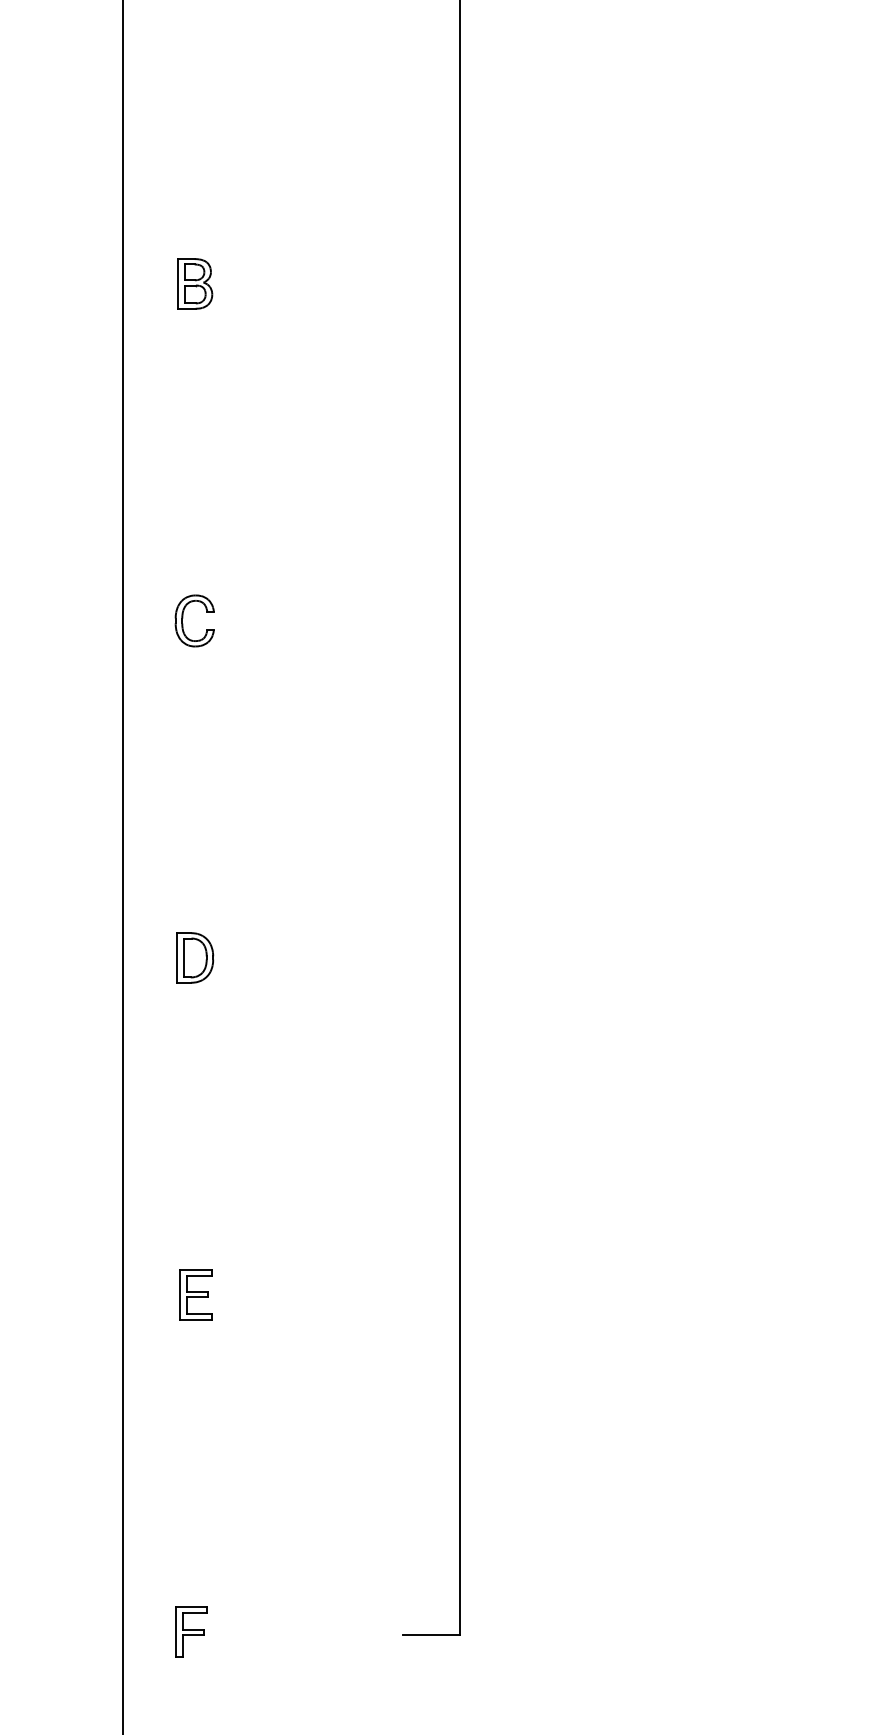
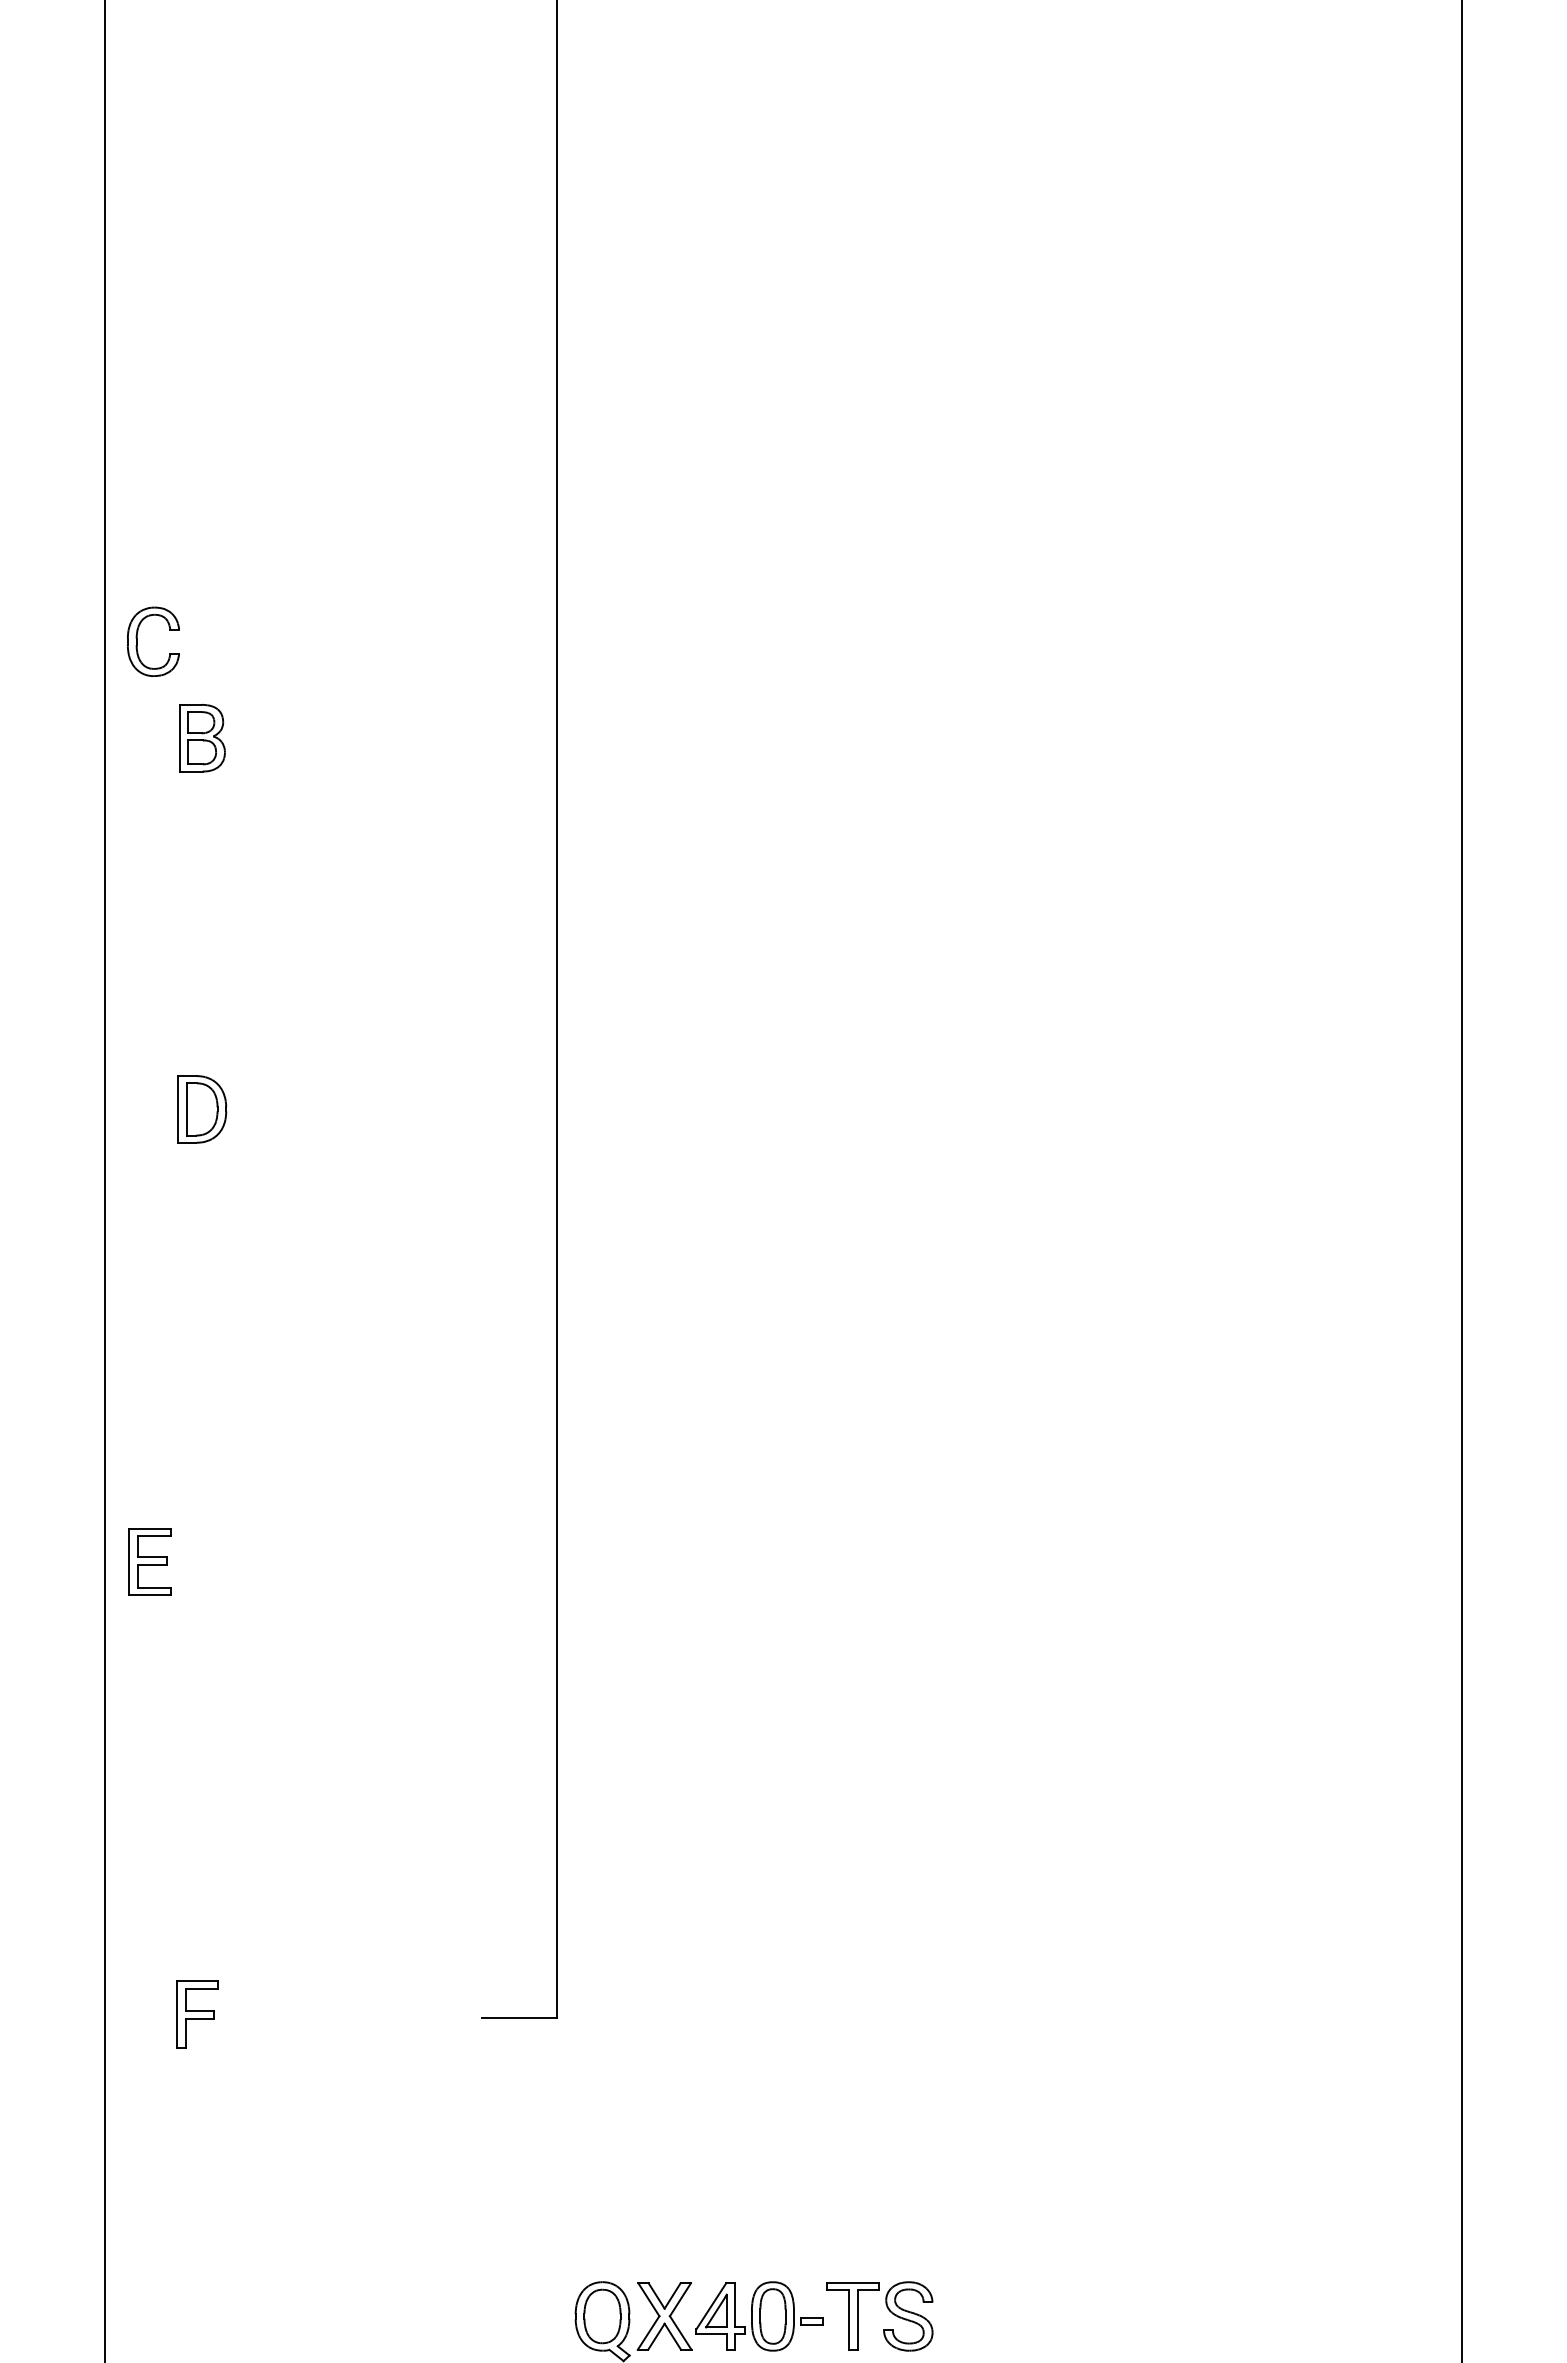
part: (195, 284) -> (202, 738), moved
part: (182, 620) -> (137, 641), moved
part: (195, 1294) -> (149, 1561), moved

